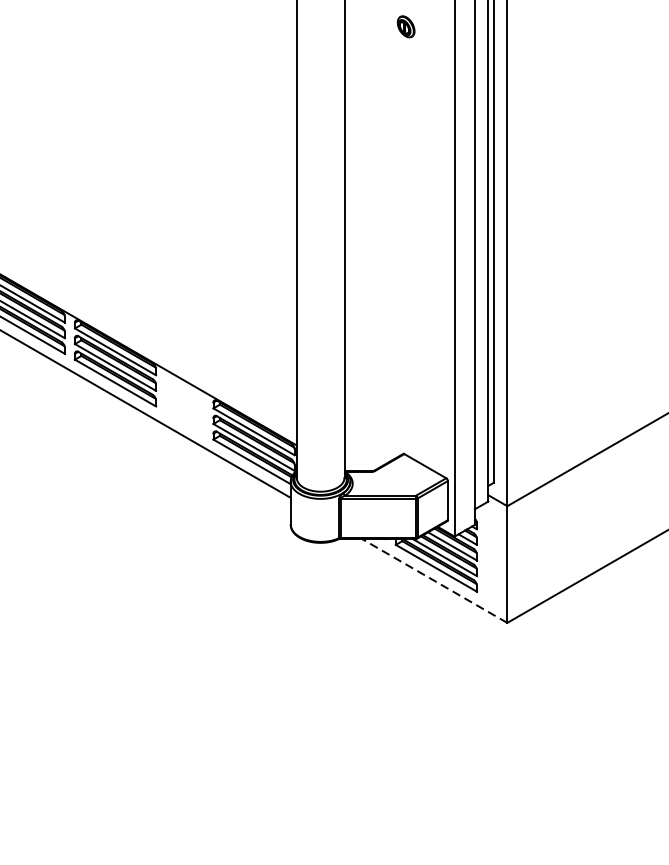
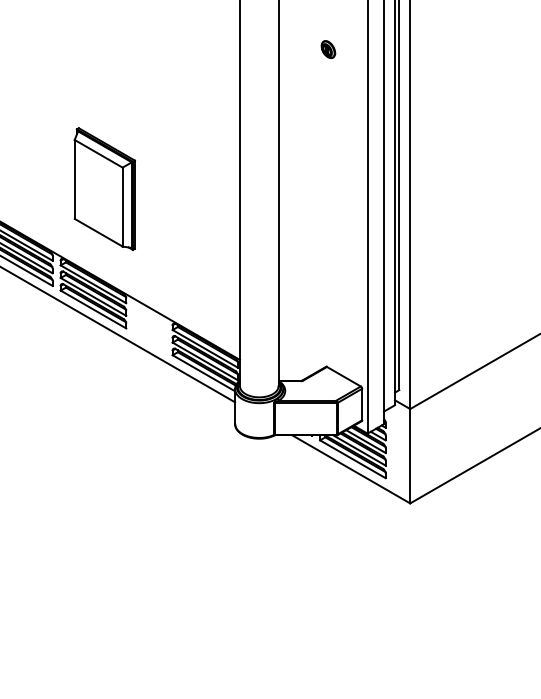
part: (406, 26) -> (328, 49), moved
part: (129, 233) -> (104, 188), added
line: (434, 580) -> (351, 469), dashed -> solid

